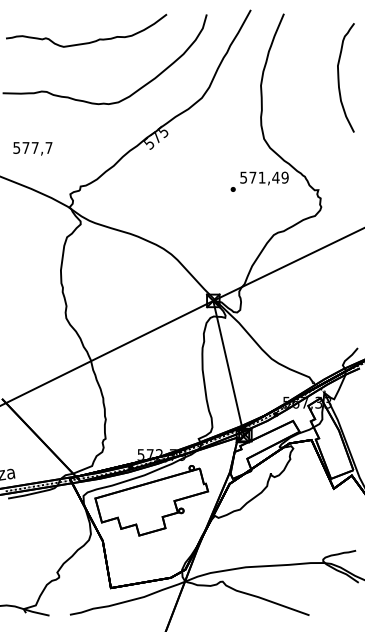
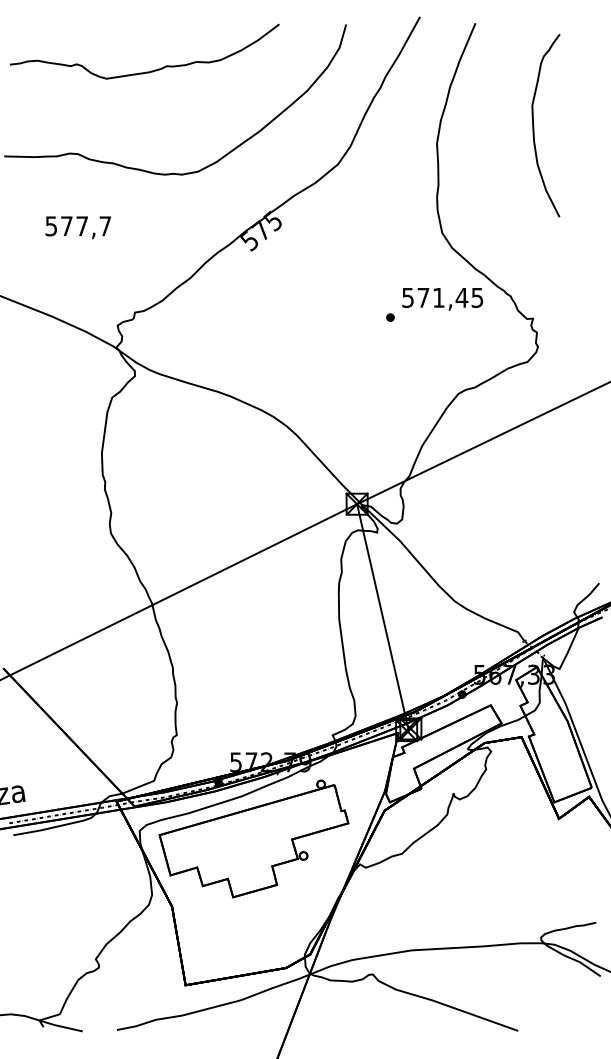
curve: (339, 77) -> (534, 124), moved
text: (32, 148) -> (77, 227), moved
text: (284, 177) -> (476, 297), 571,49 -> 571,45

